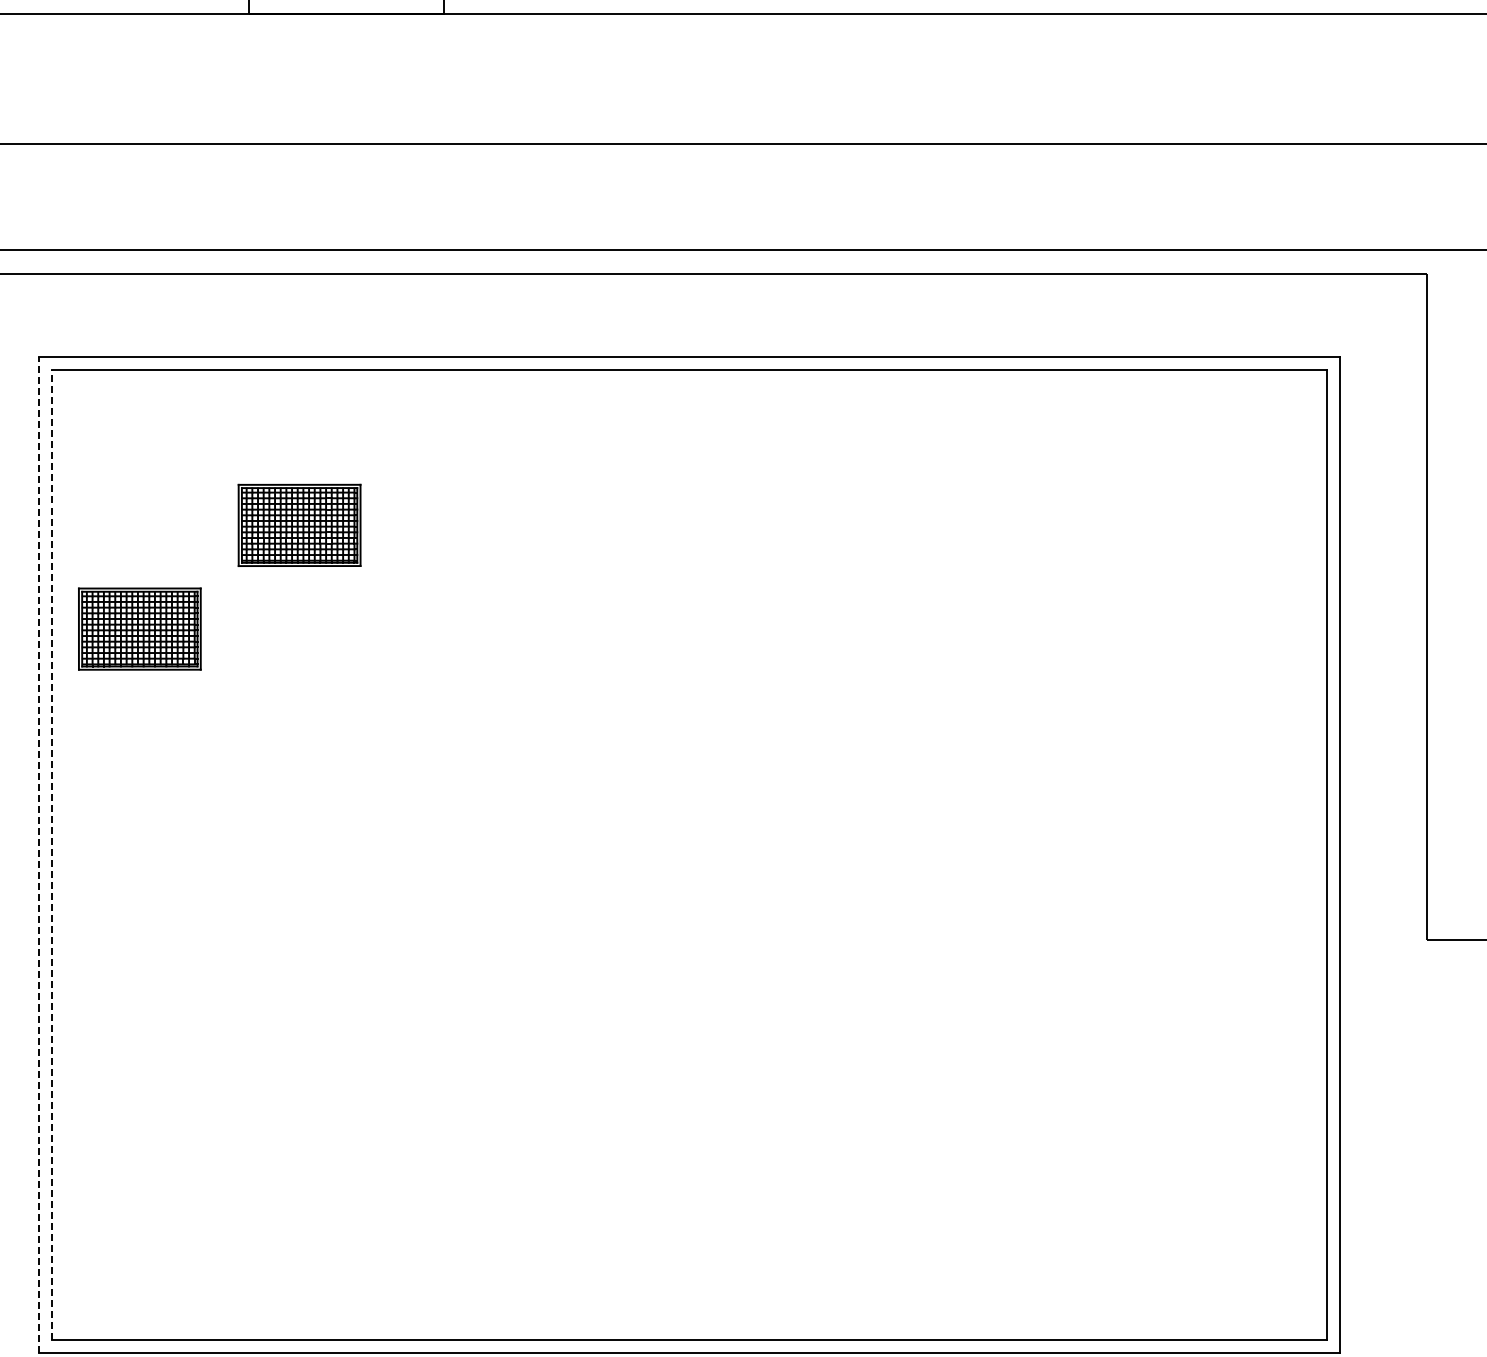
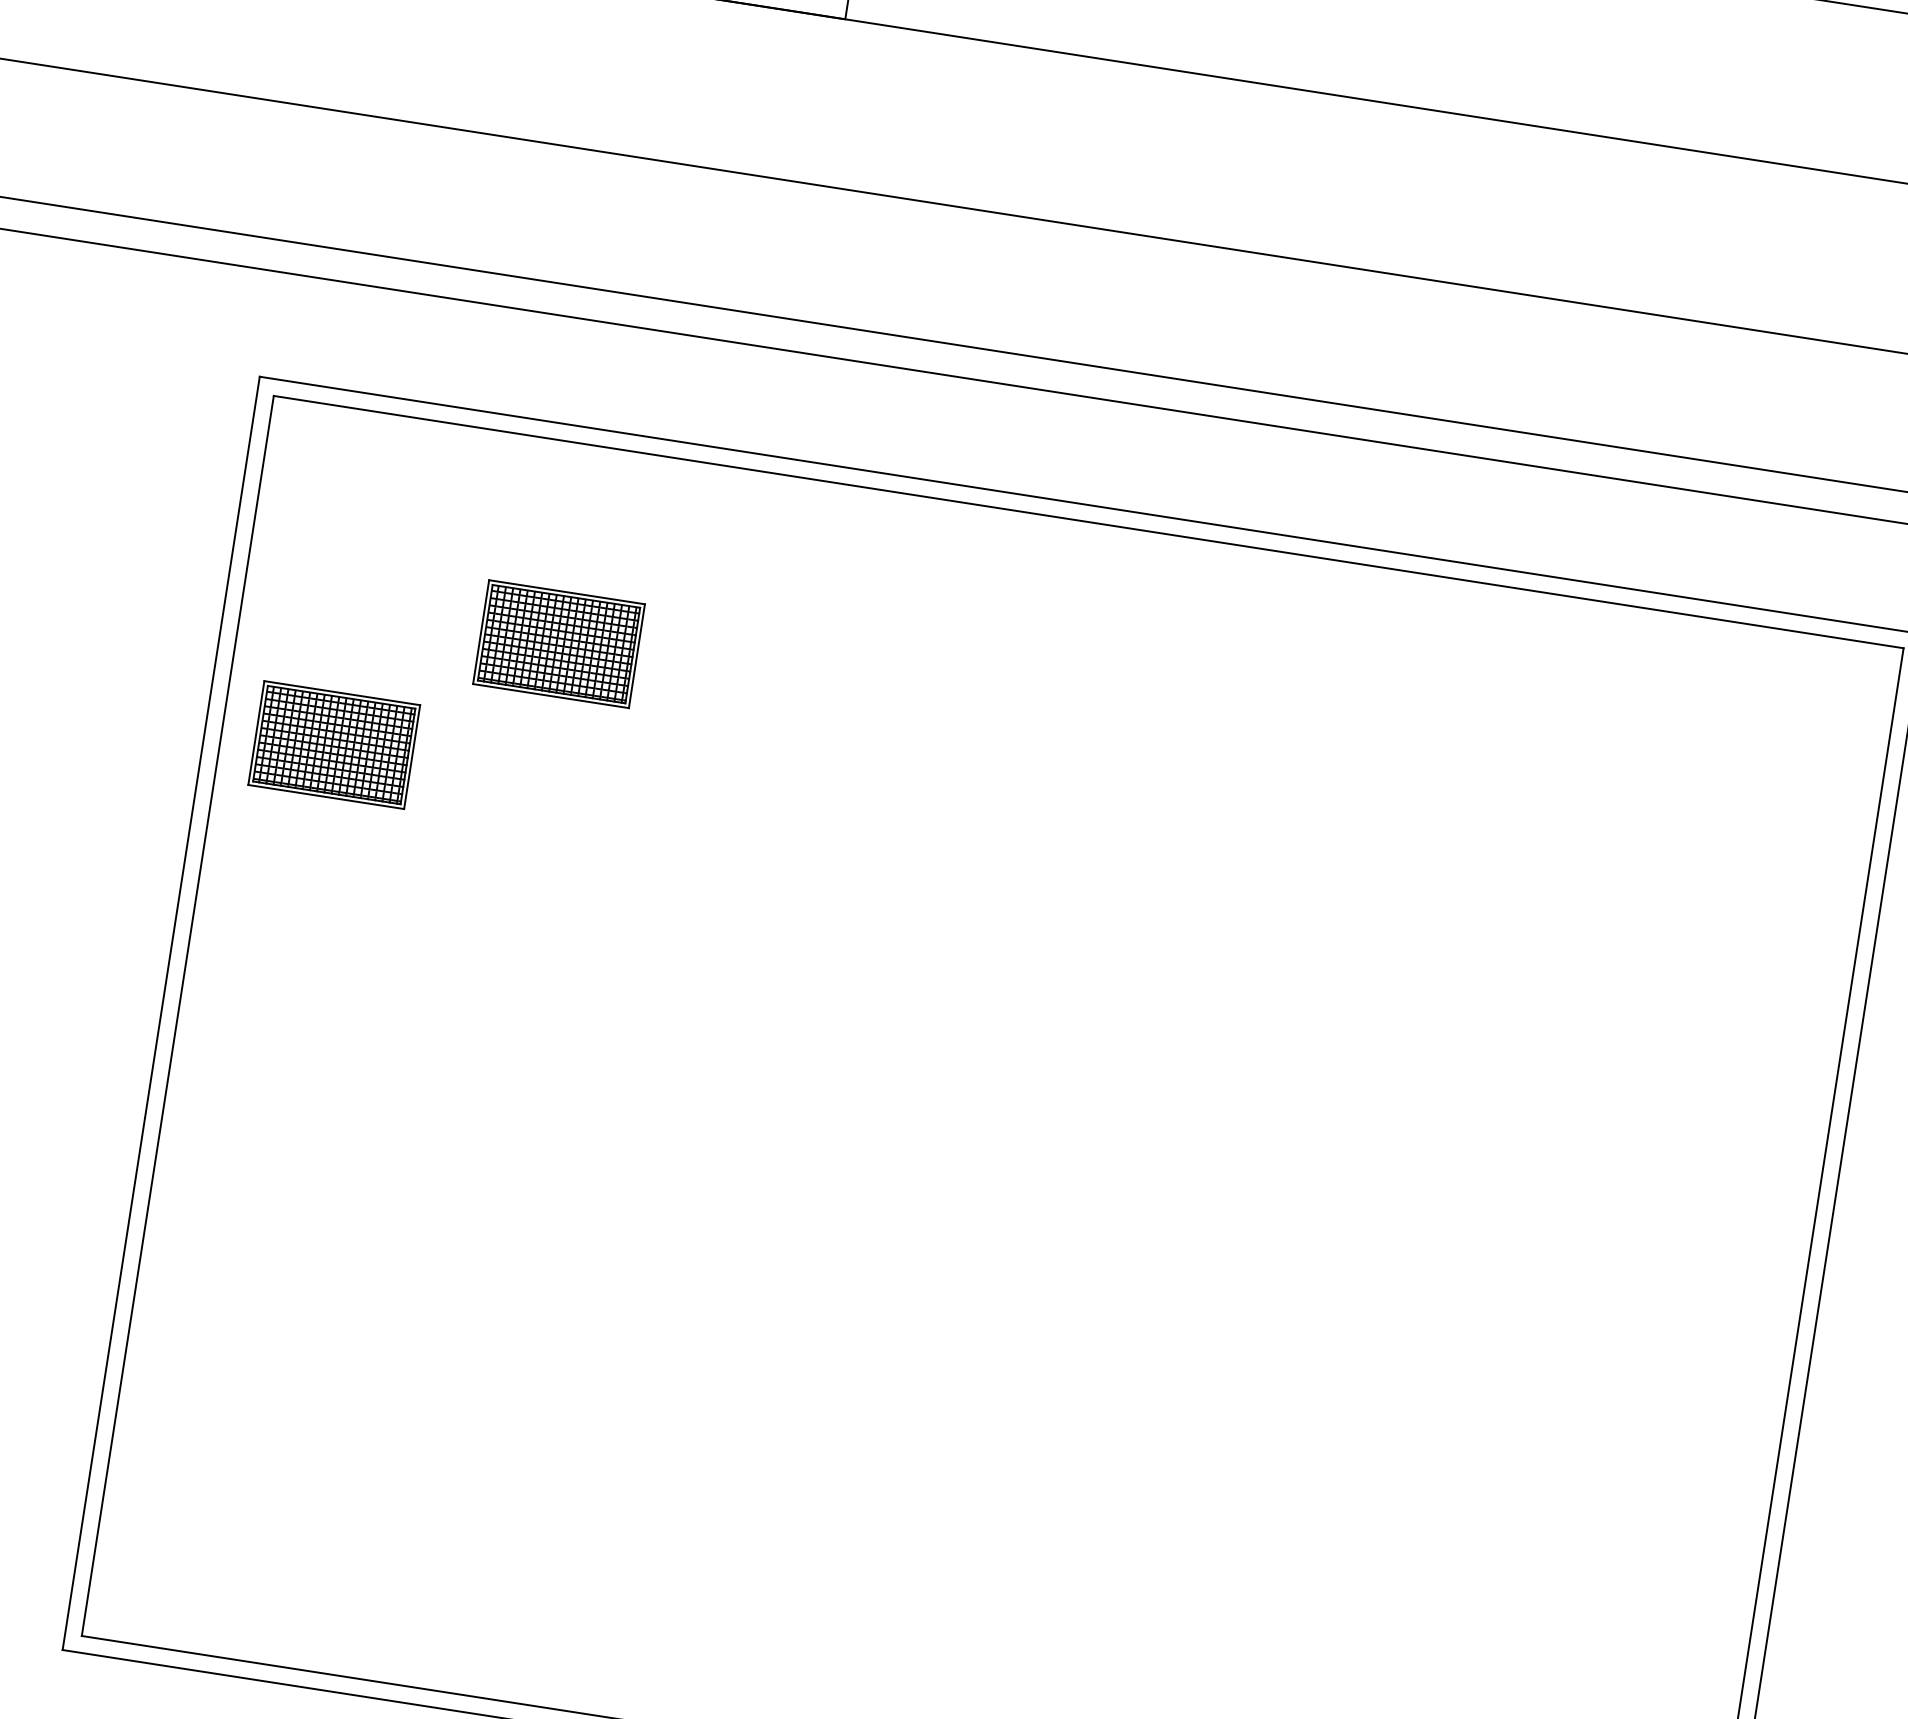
line: (39, 854) -> (161, 1013), dashed -> solid
line: (52, 854) -> (177, 1015), dashed -> solid

